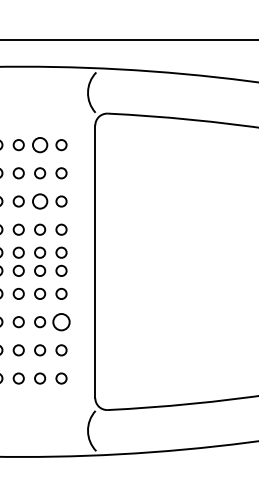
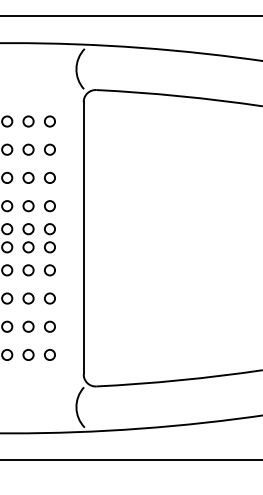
circle: (40, 145) -> (28, 121), size x0.71
circle: (40, 201) -> (28, 177), size x0.71
circle: (61, 322) -> (49, 298), size x0.62

